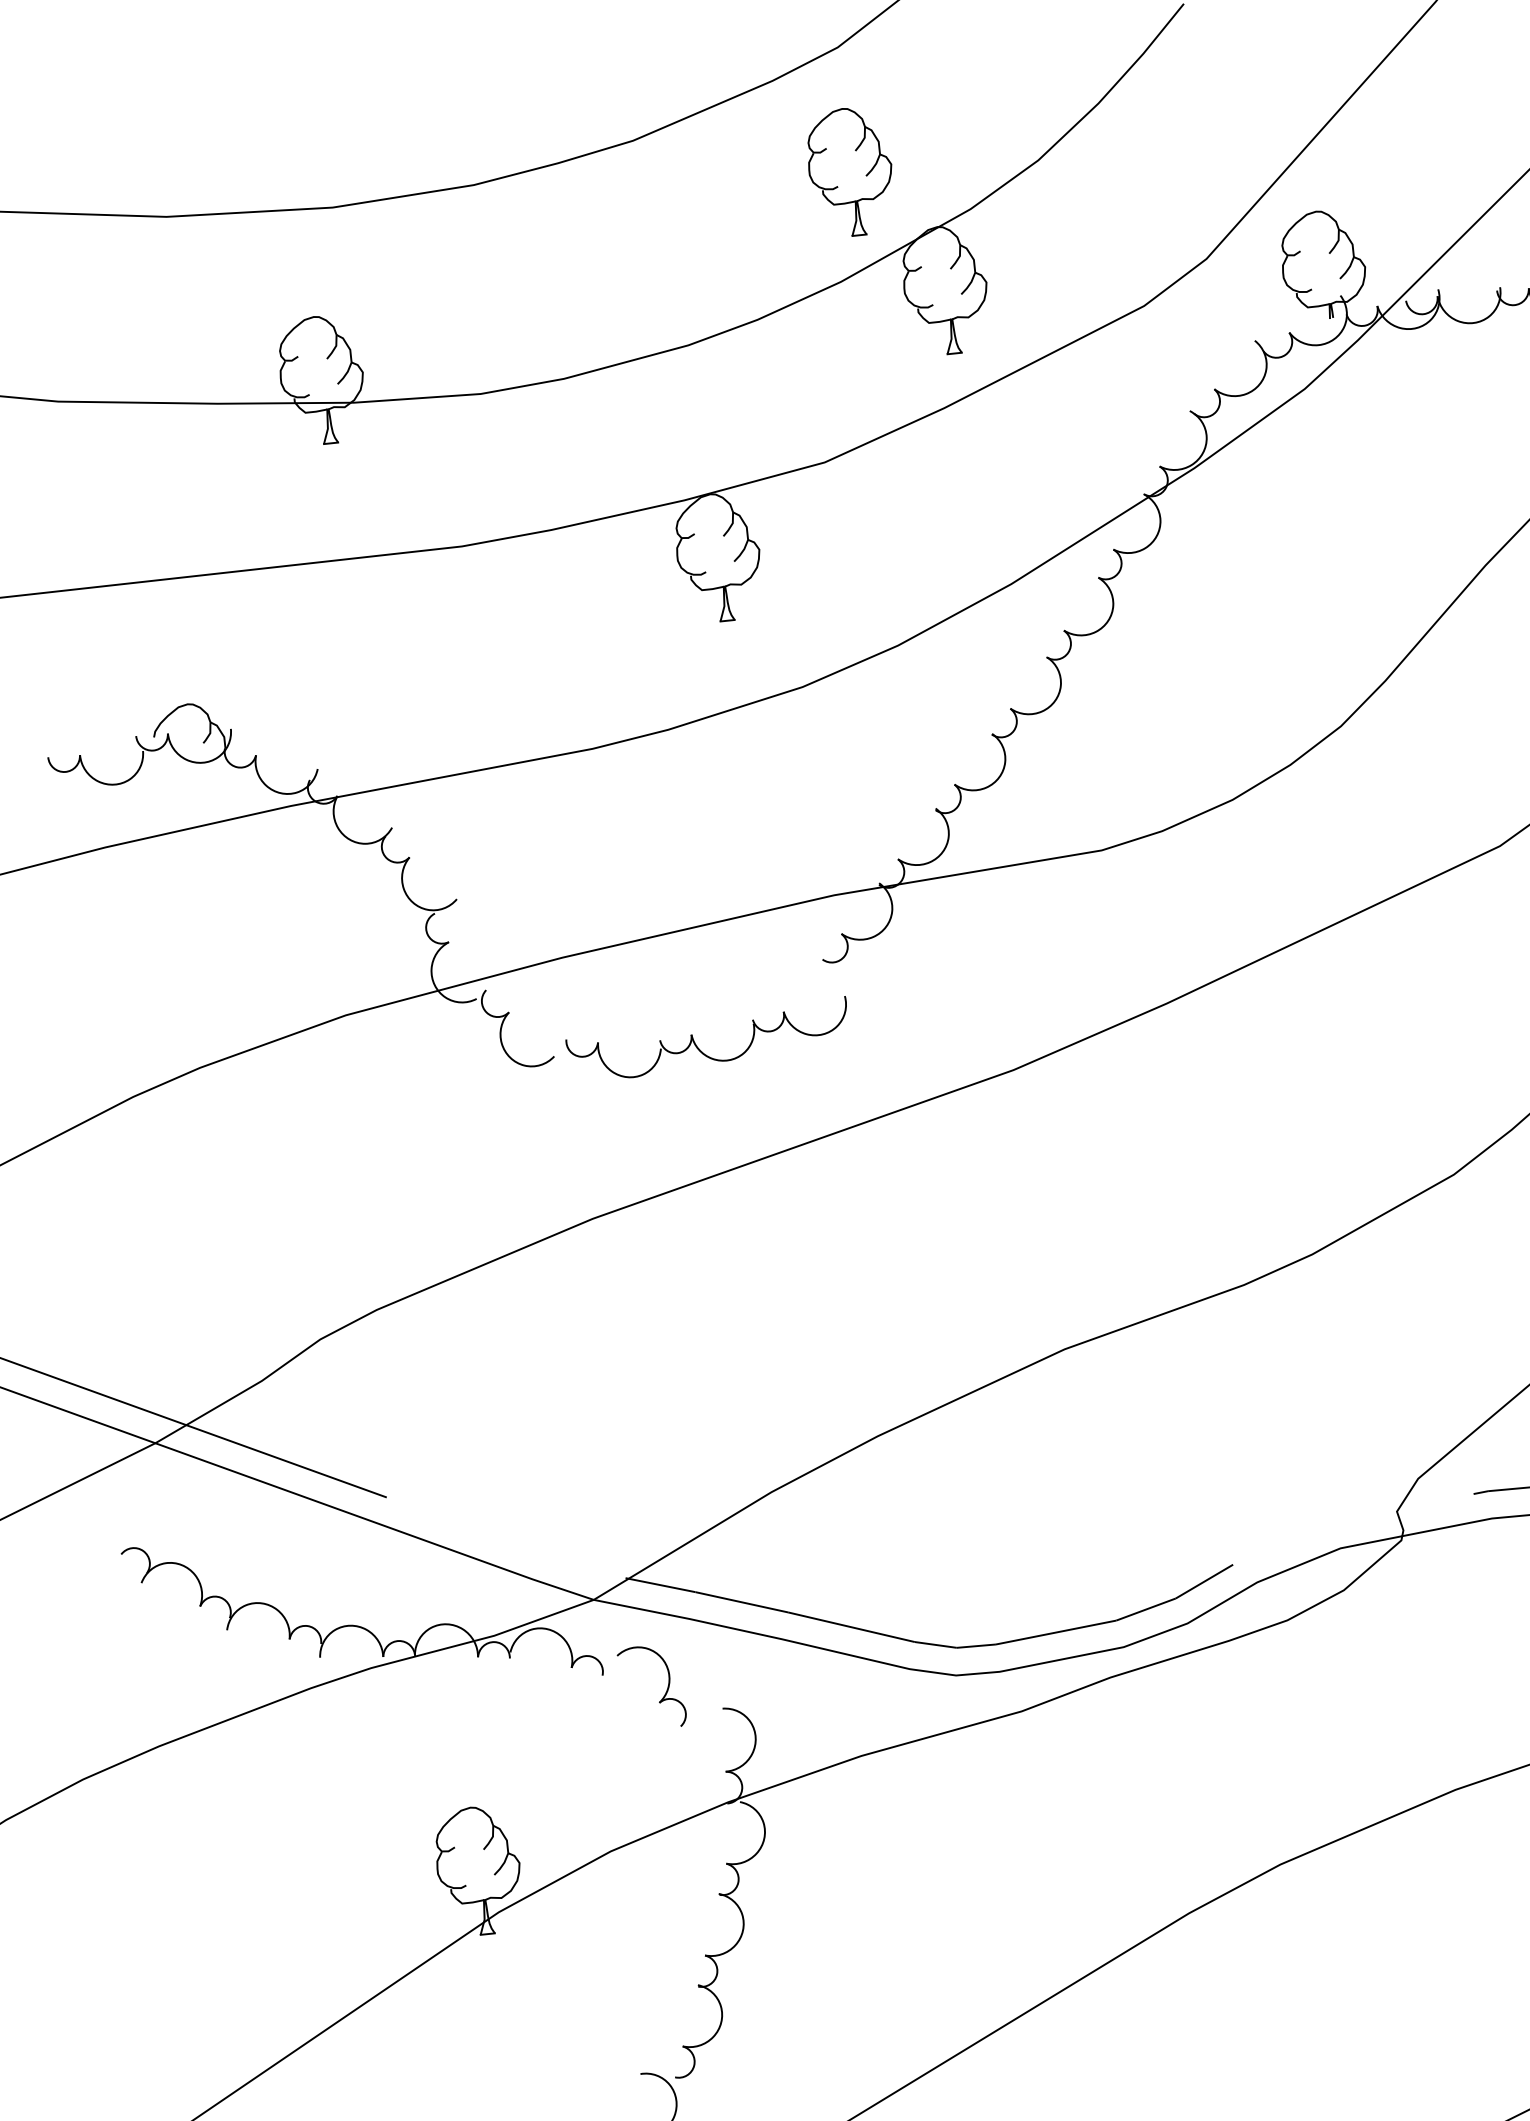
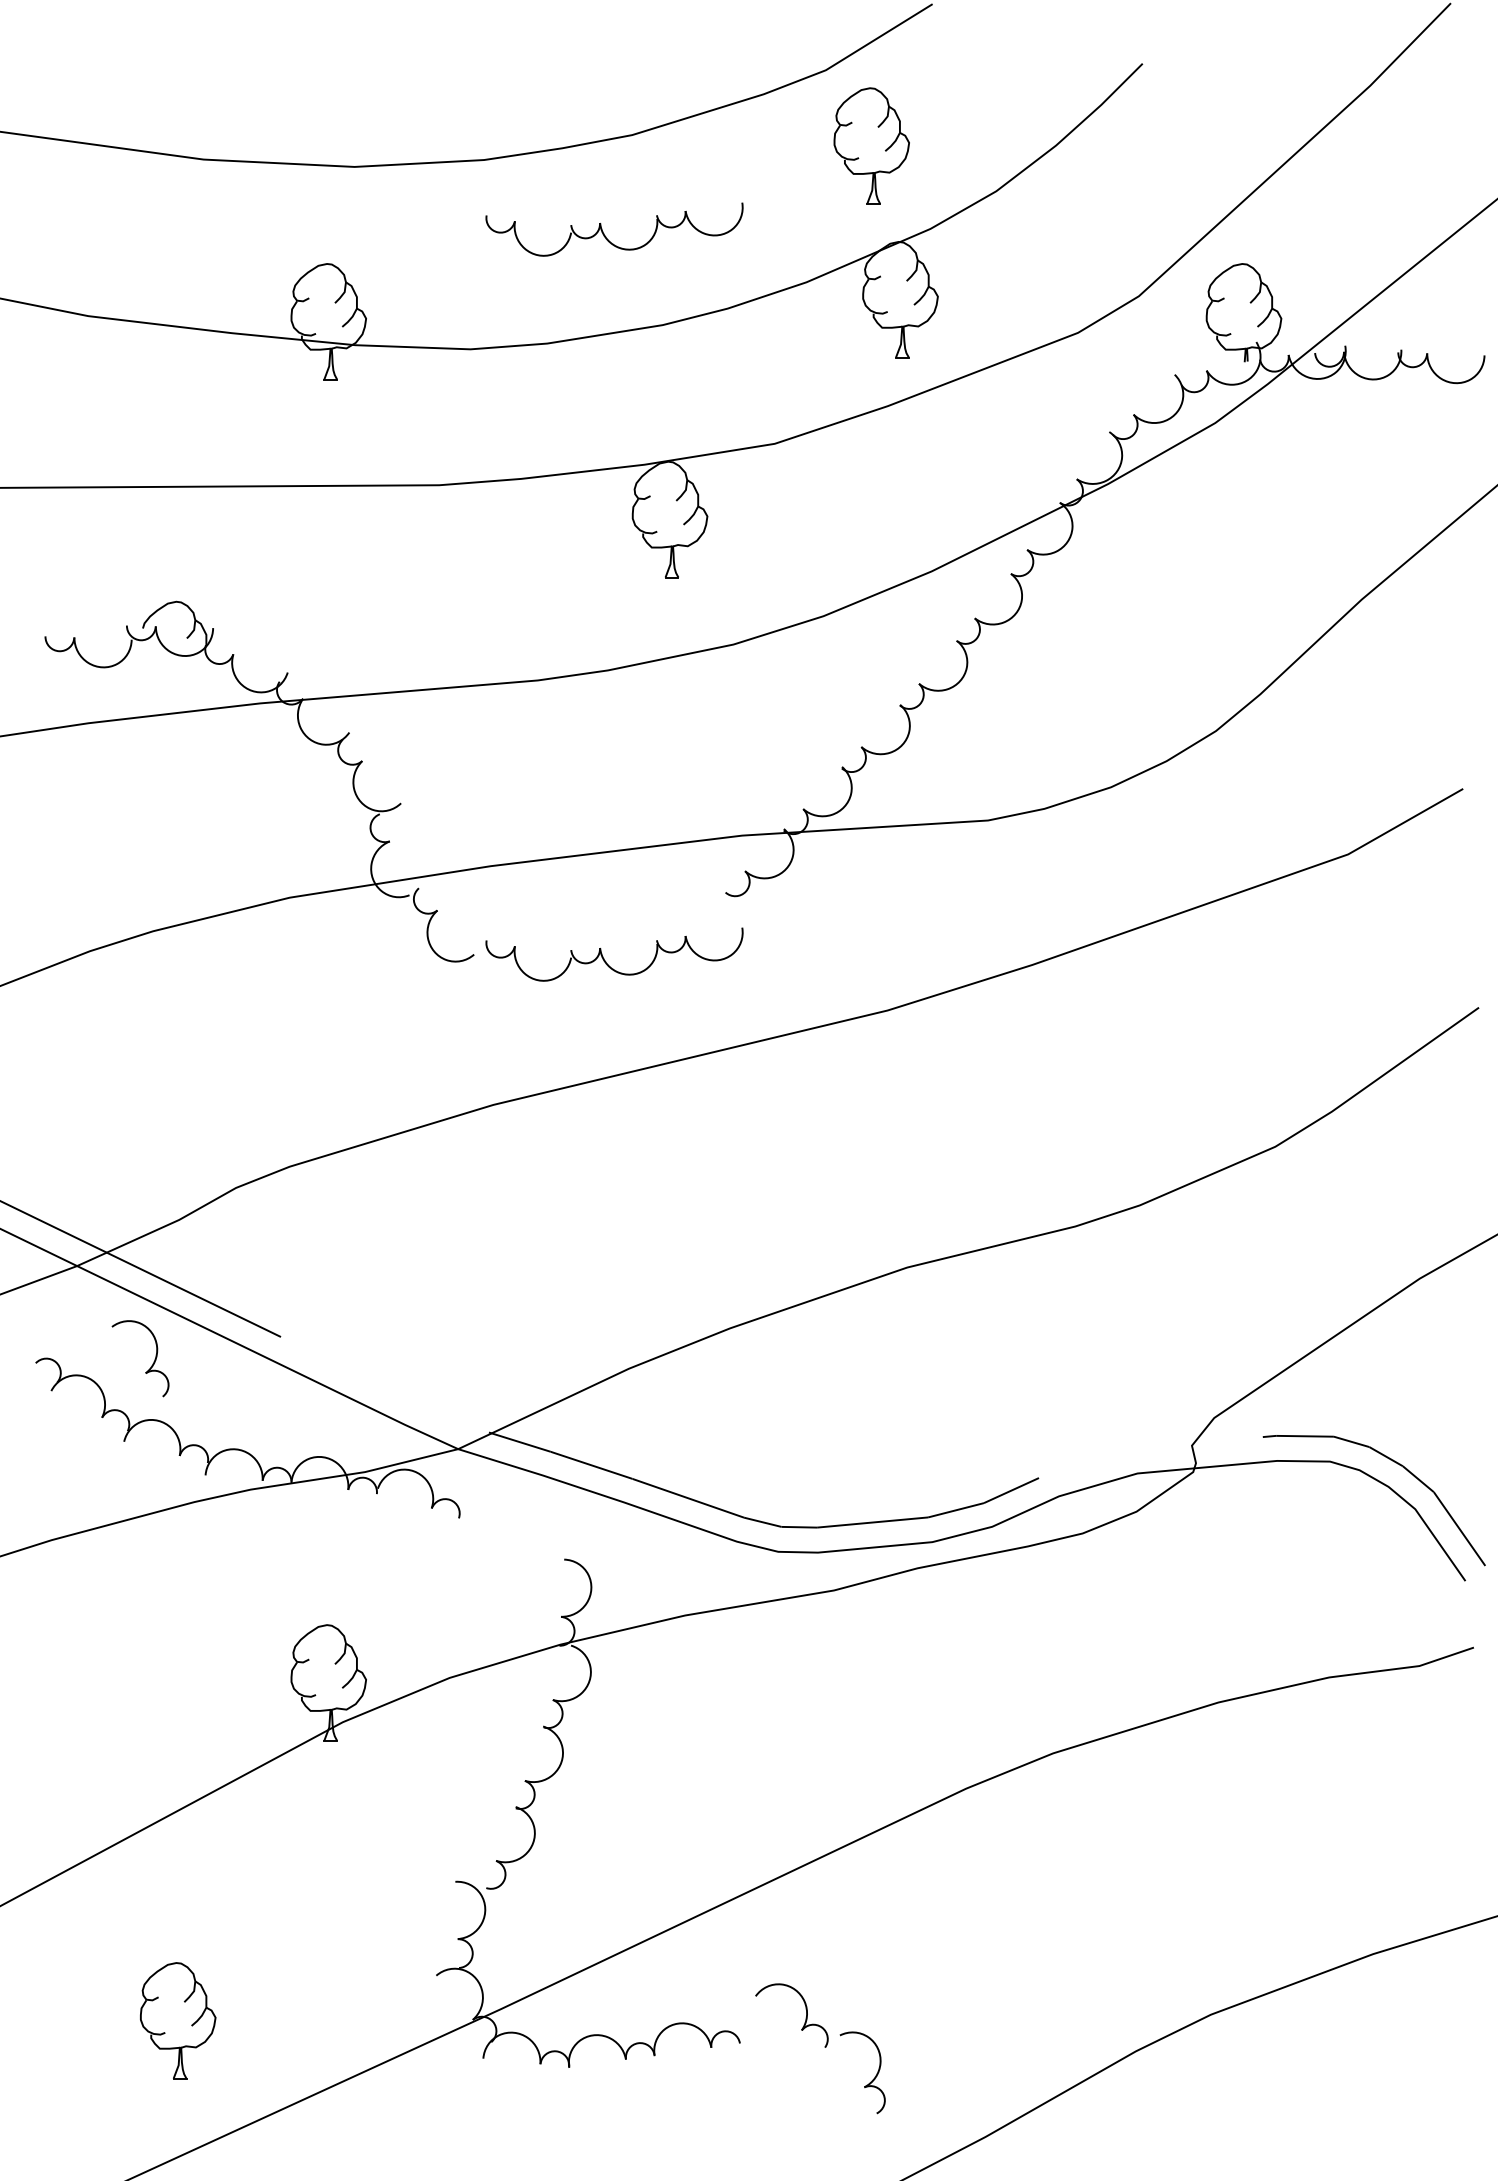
part: (850, 171) -> (871, 145), moved
part: (616, 254) -> (606, 236), added
part: (665, 1691) -> (152, 1363), moved

